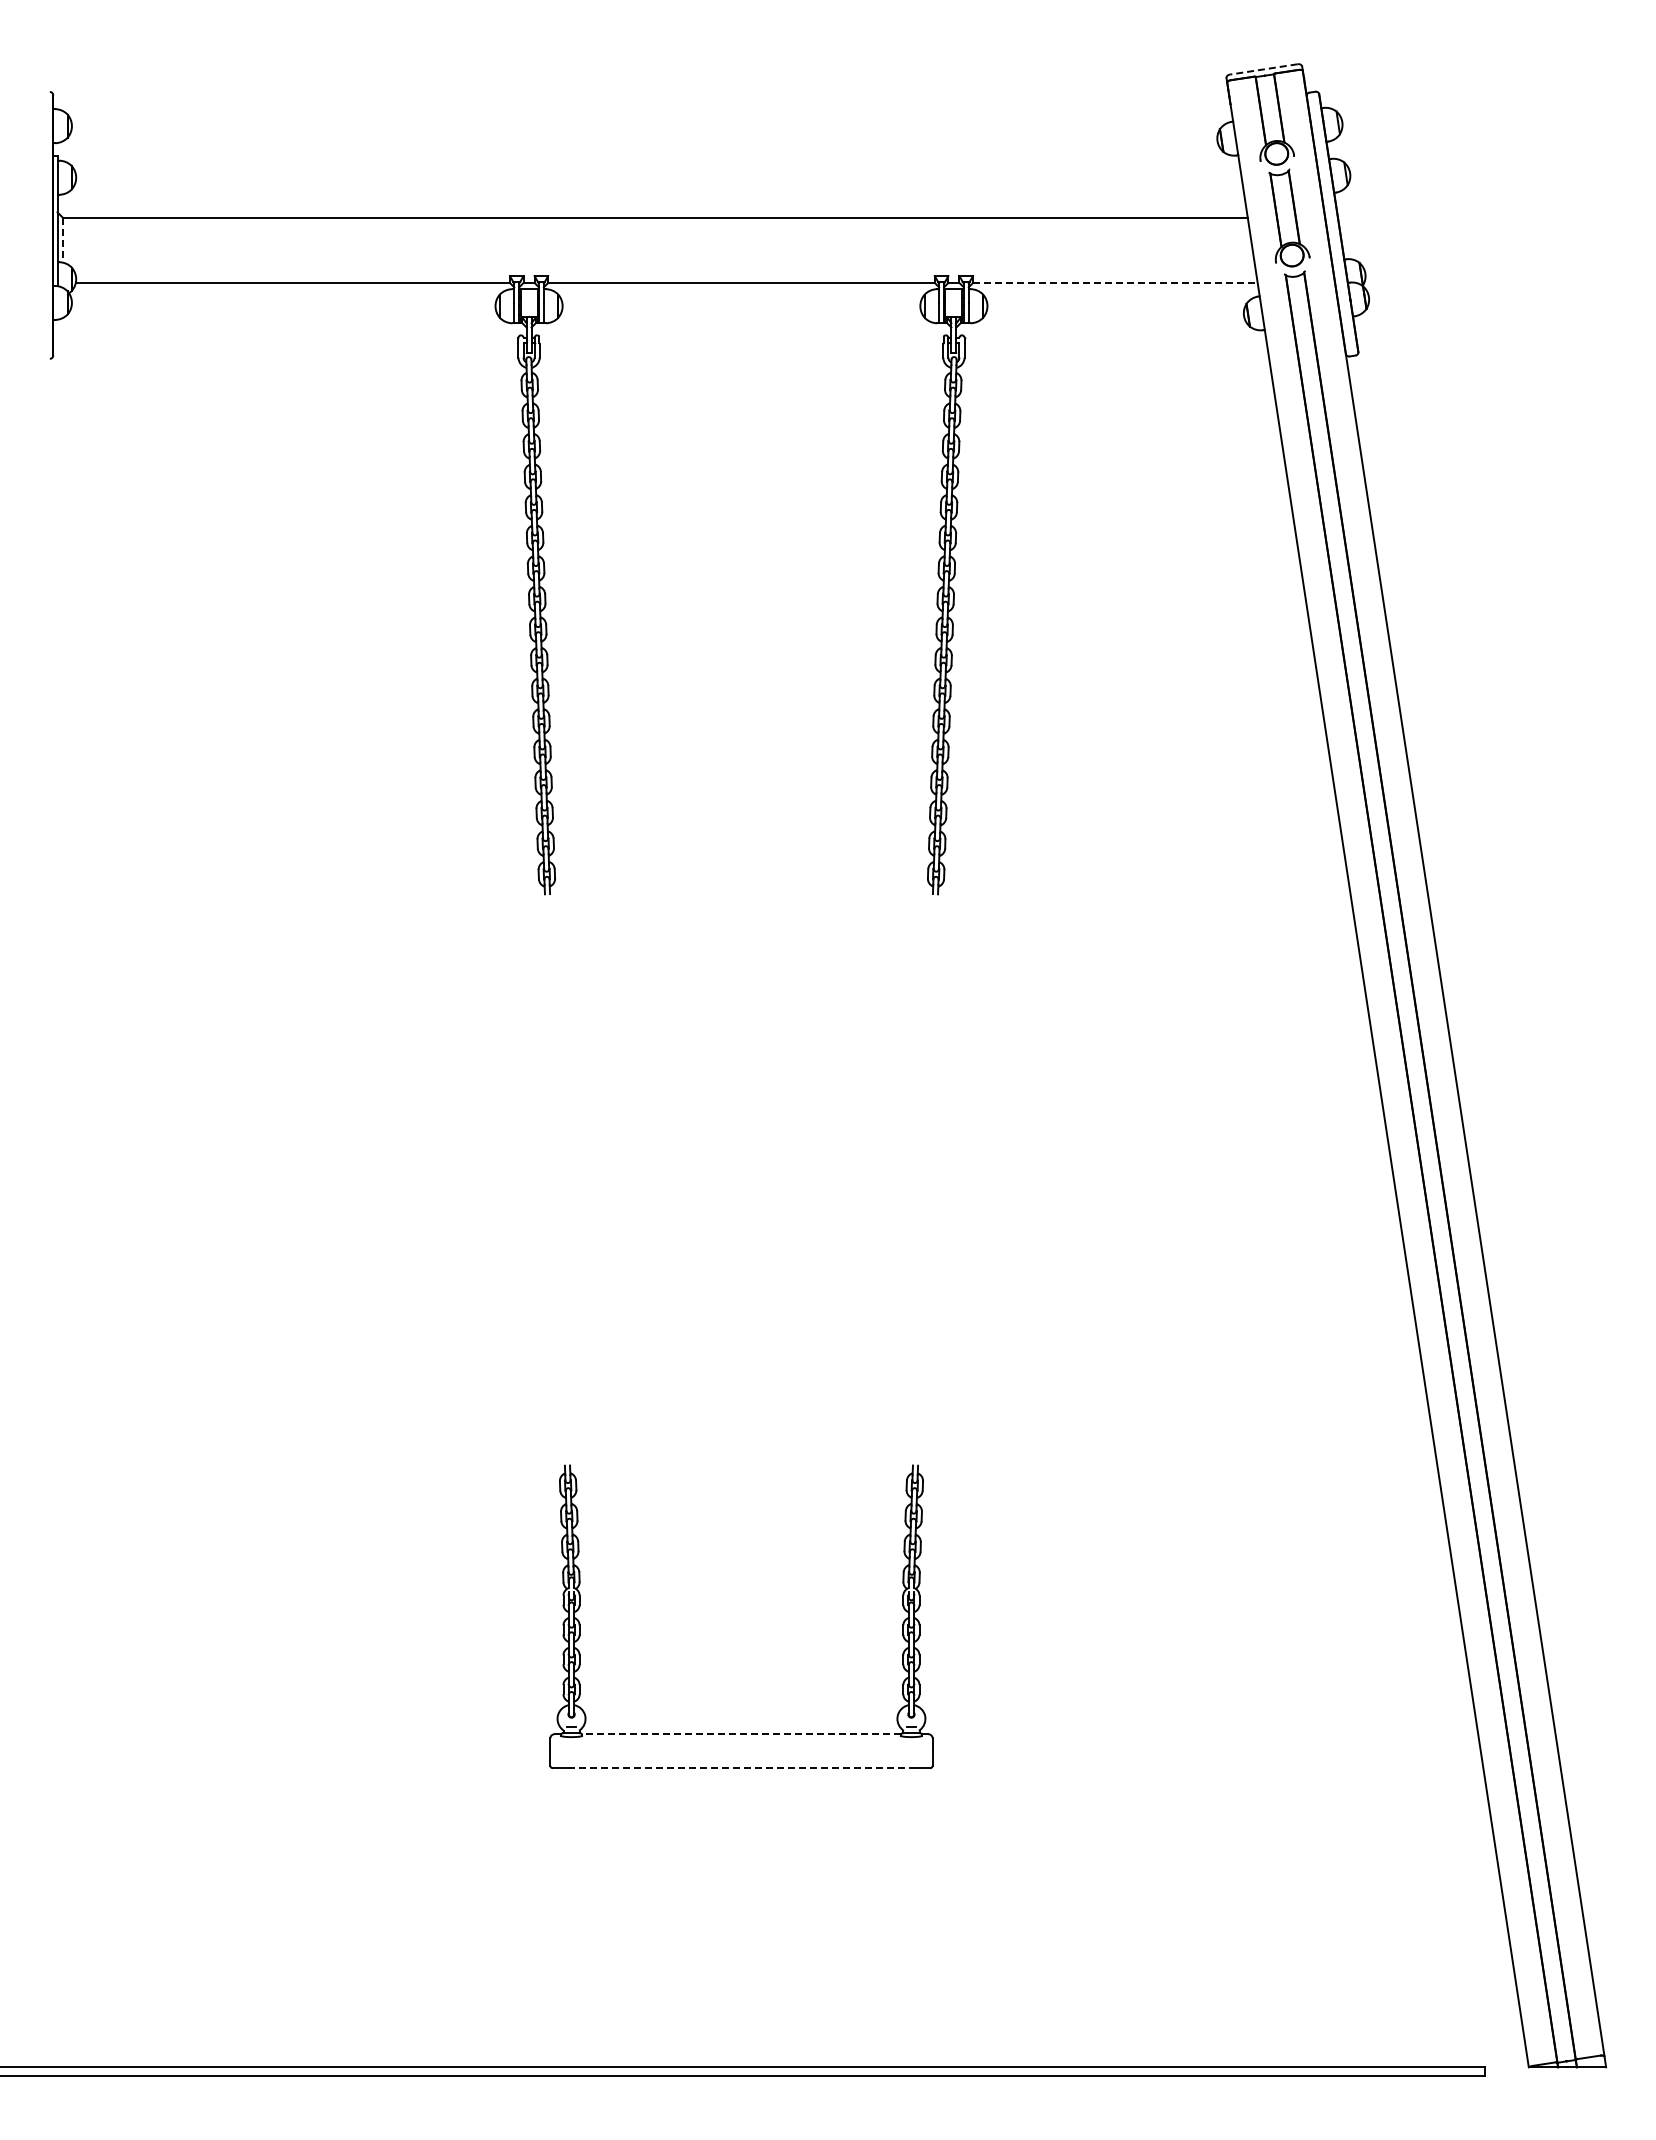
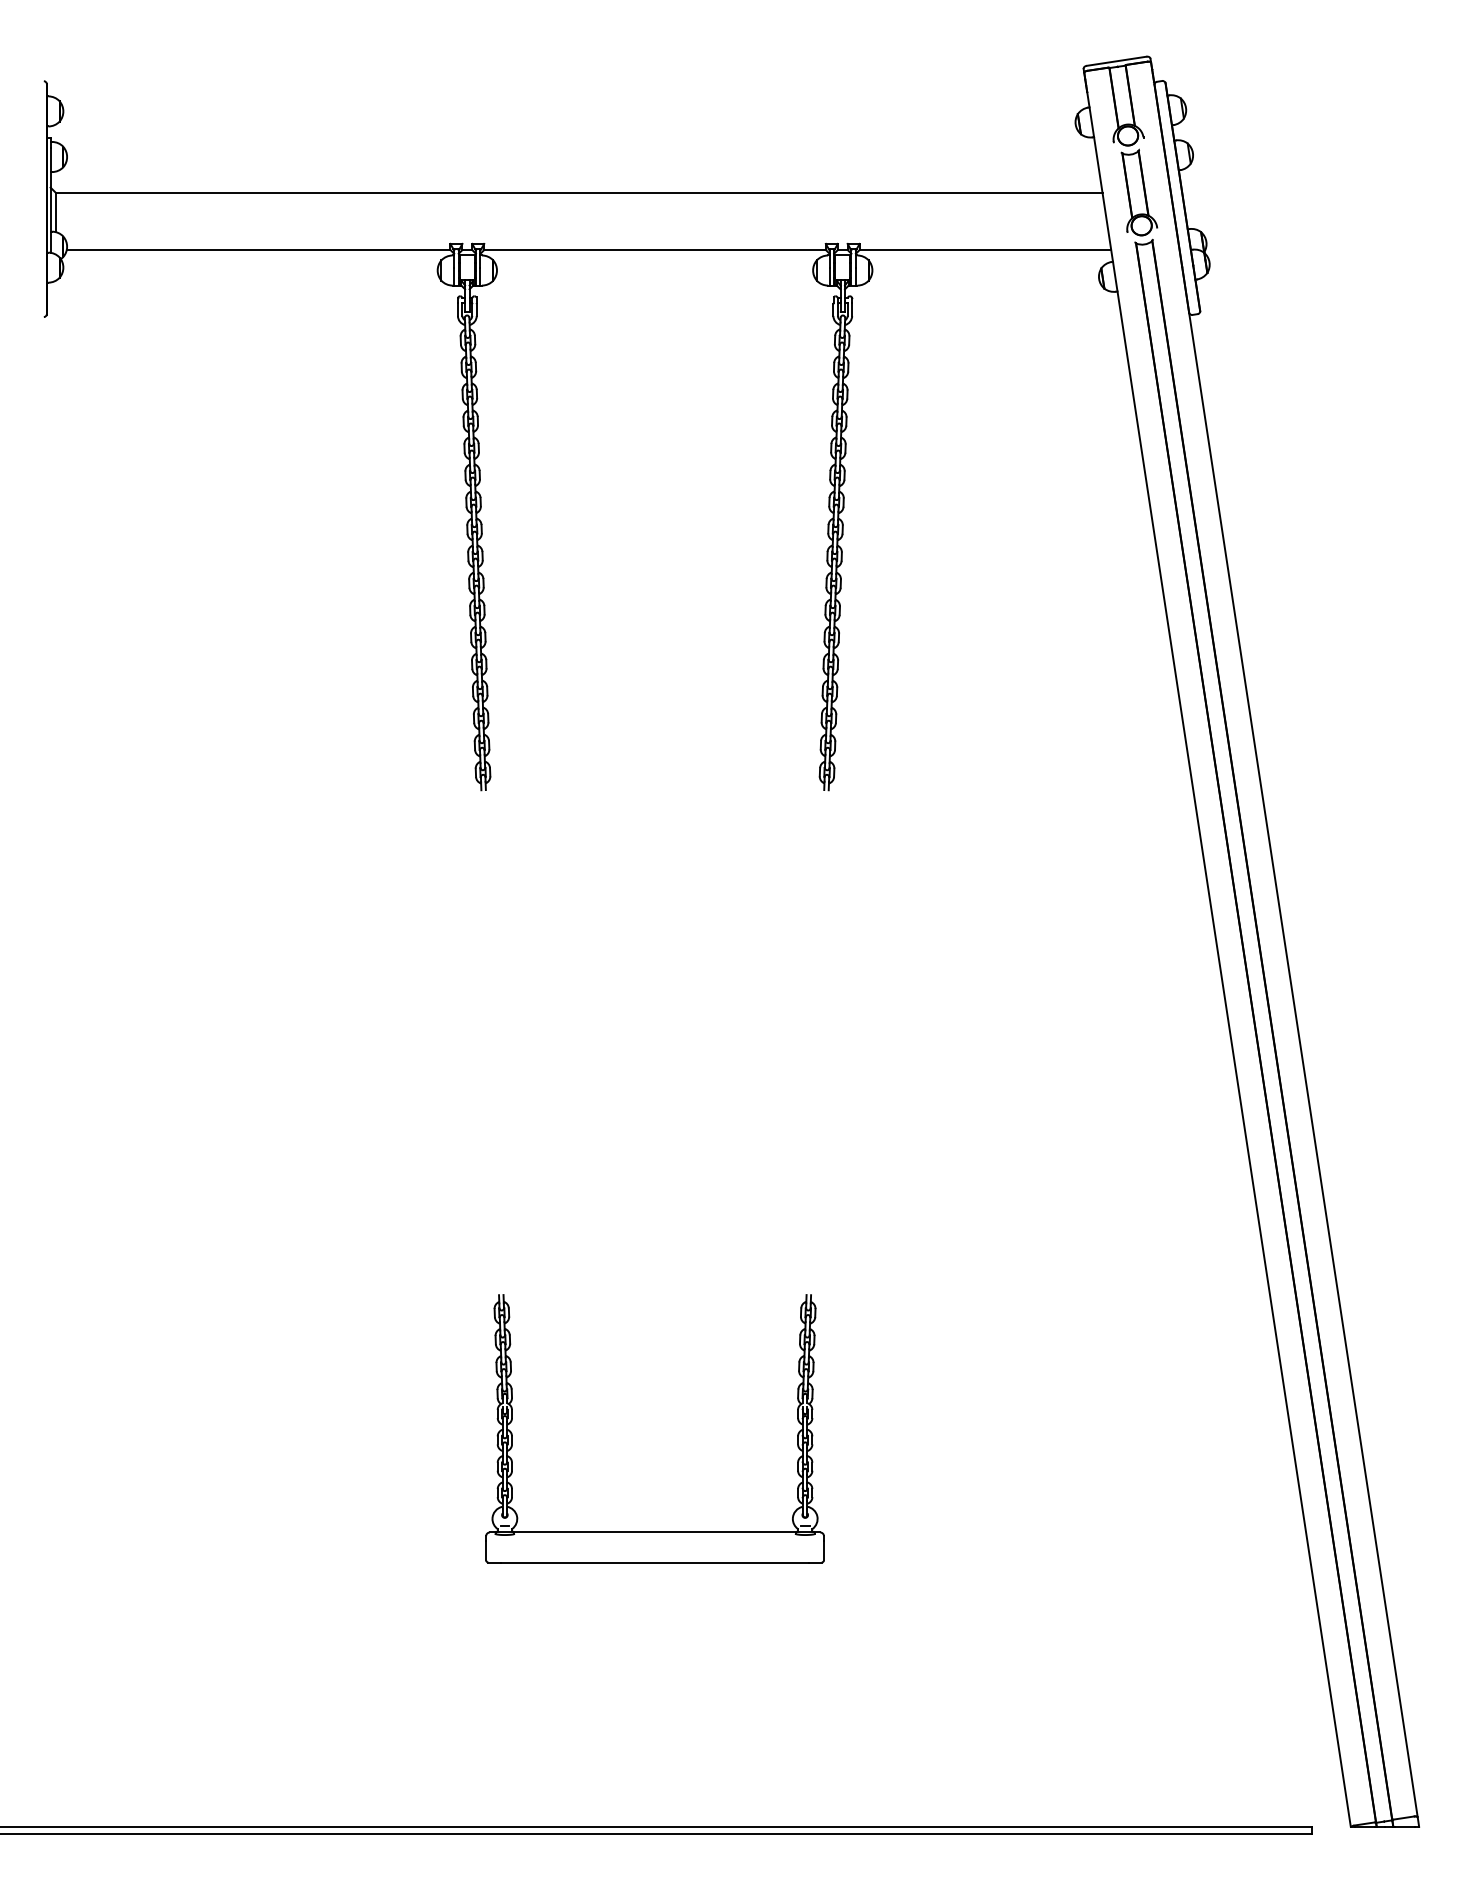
line: (1263, 69) -> (1116, 61), dashed -> solid
line: (63, 241) -> (55, 213), dashed -> solid
line: (1115, 282) -> (985, 249), dashed -> solid
line: (741, 1734) -> (655, 1532), dashed -> solid
line: (741, 1768) -> (655, 1562), dashed -> solid

